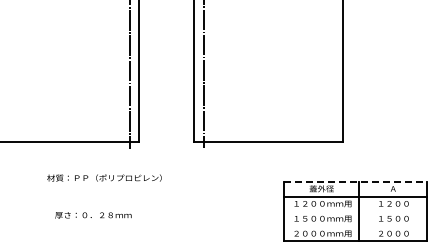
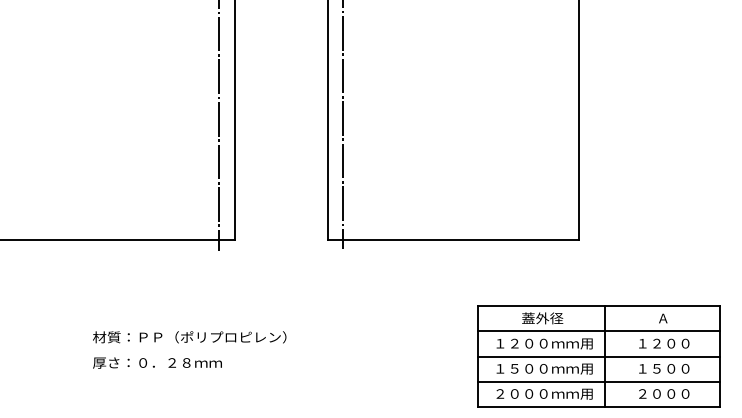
text: (104, 177) -> (189, 336), moved
line: (355, 181) -> (599, 305), dashed -> solid
line: (354, 211) -> (597, 356), added
line: (354, 226) -> (597, 381), added

